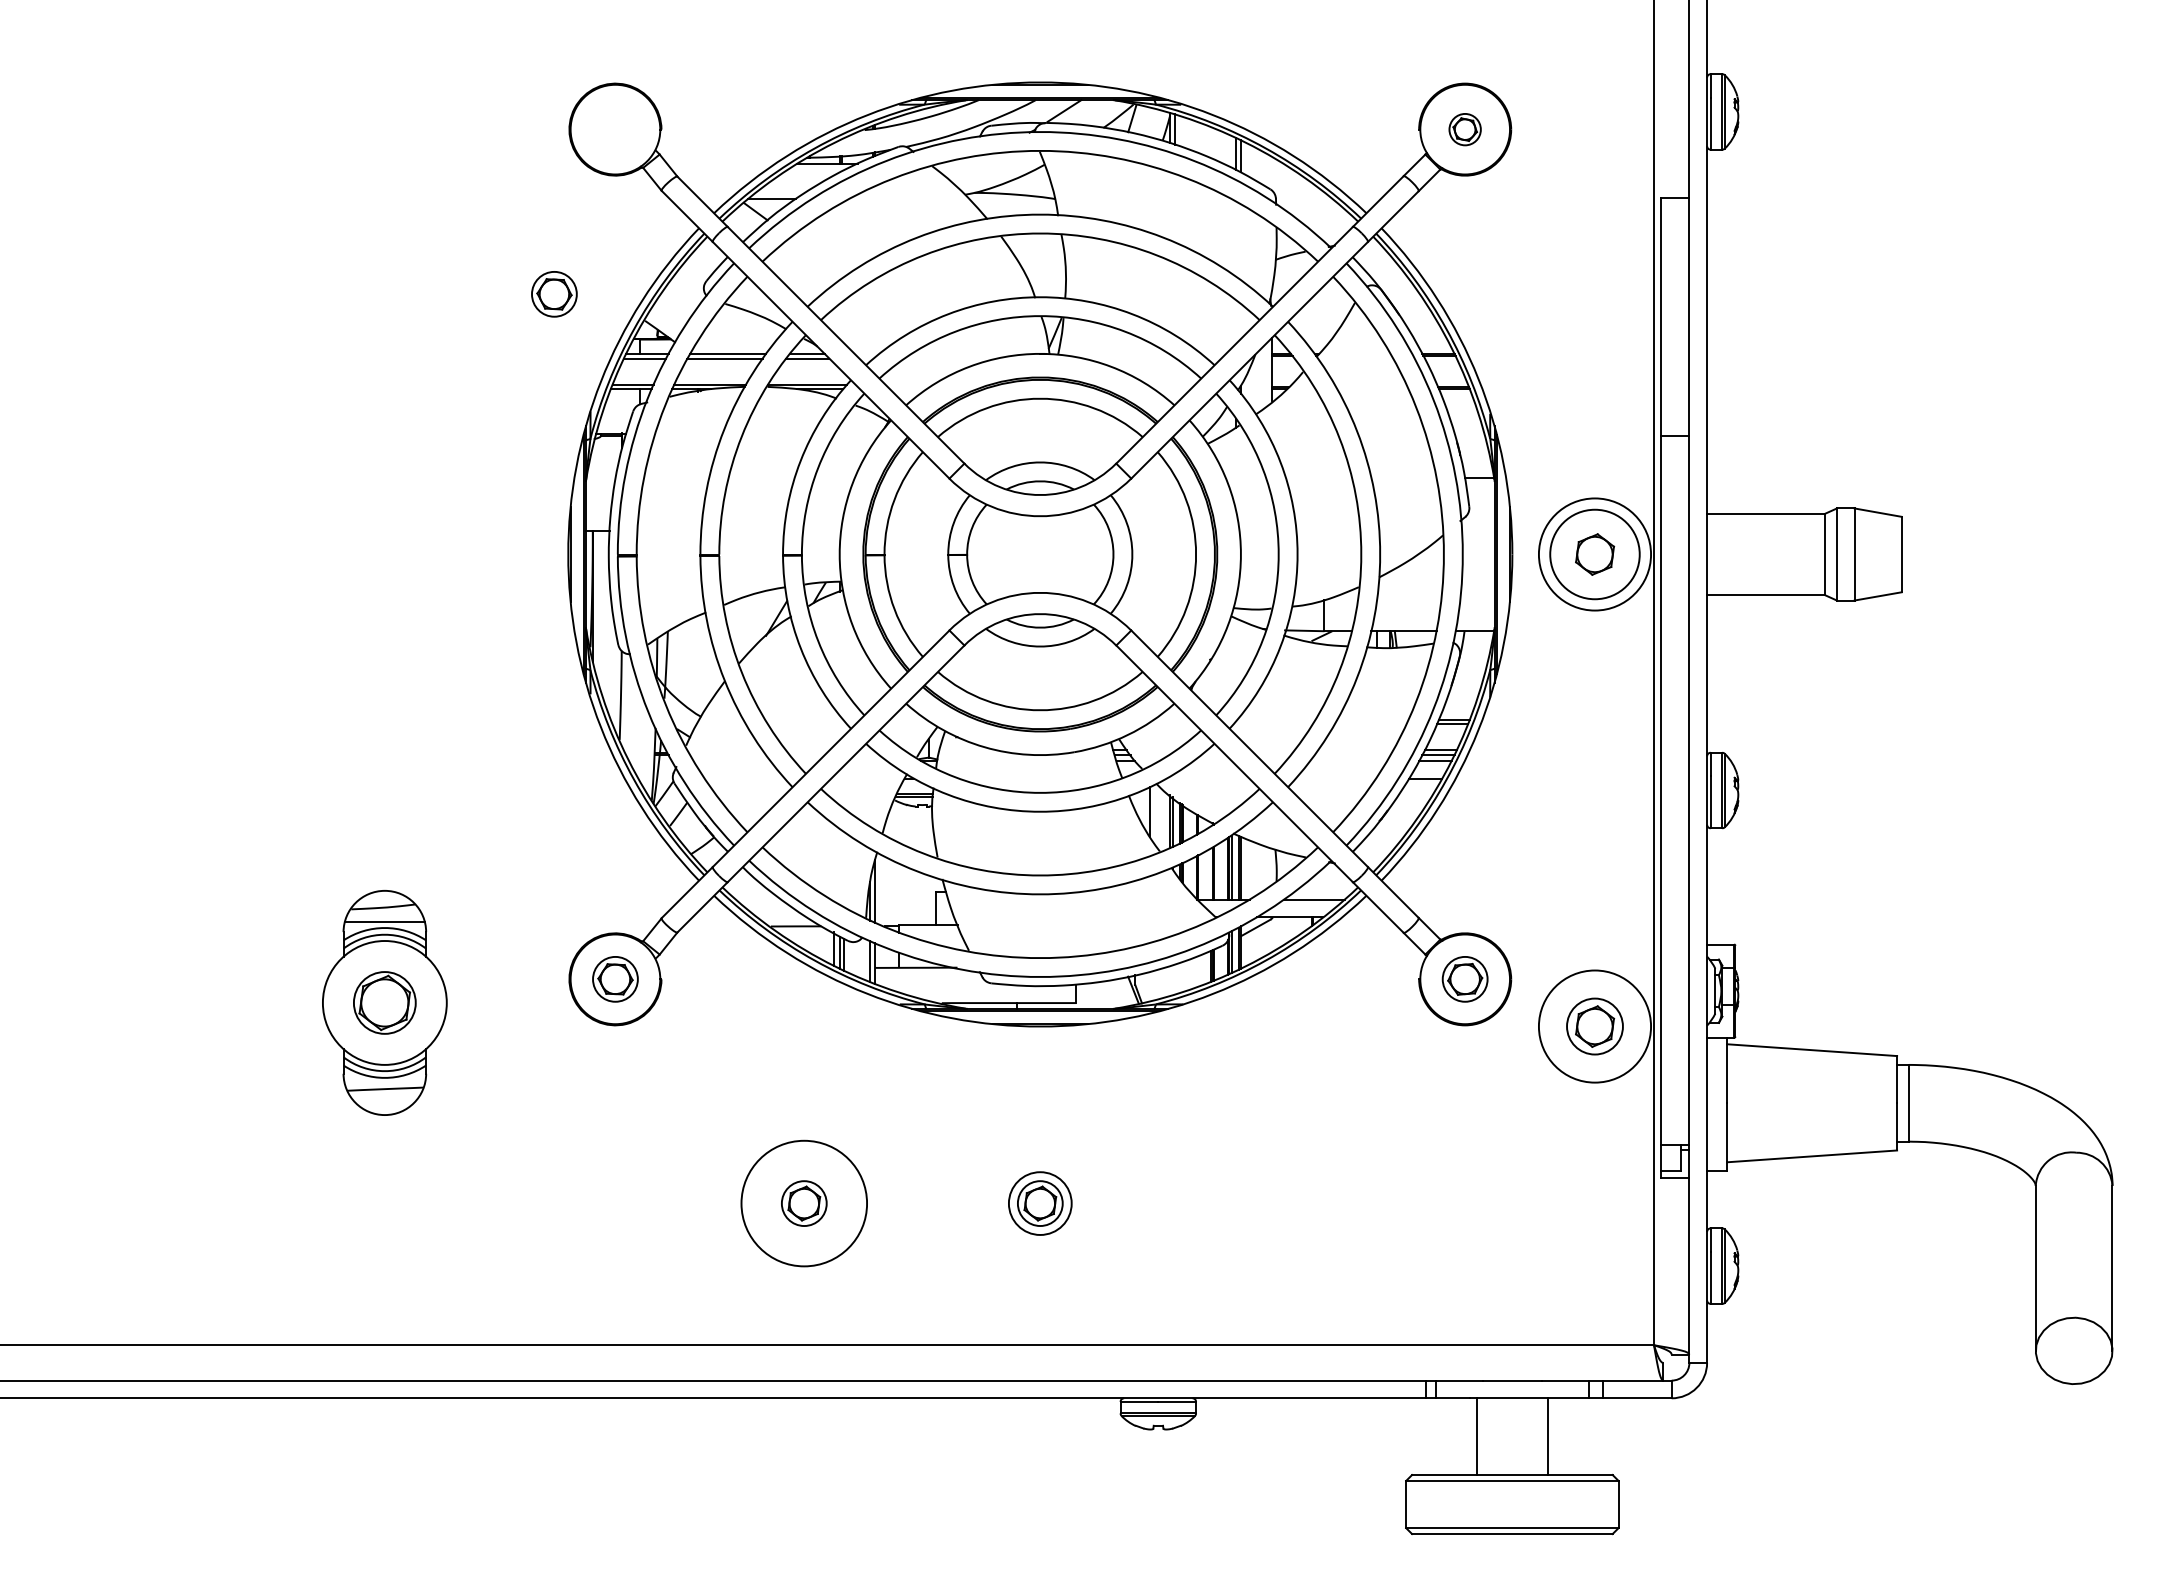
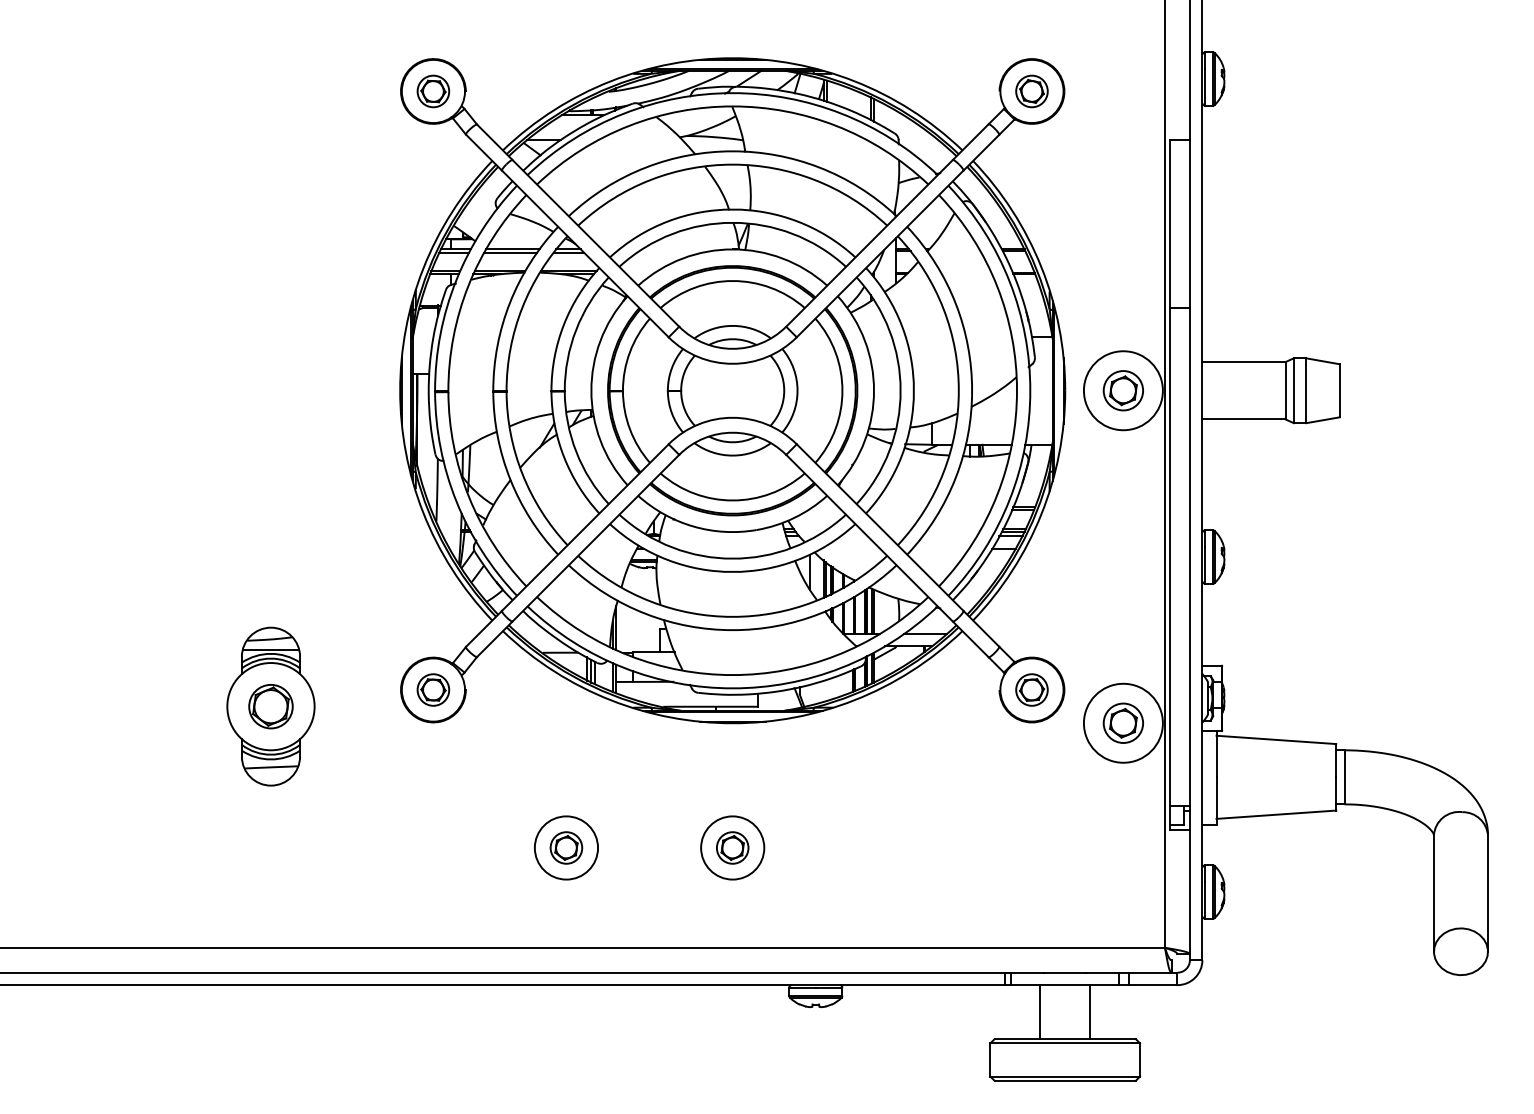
part: (1464, 129) -> (1031, 91), size x1.43
part: (554, 294) -> (433, 91), moved
circle: (1595, 554) -> (1123, 390), size x0.62
circle: (804, 1202) -> (566, 847), size x0.71
circle: (1040, 1202) -> (732, 847), size x1.43

